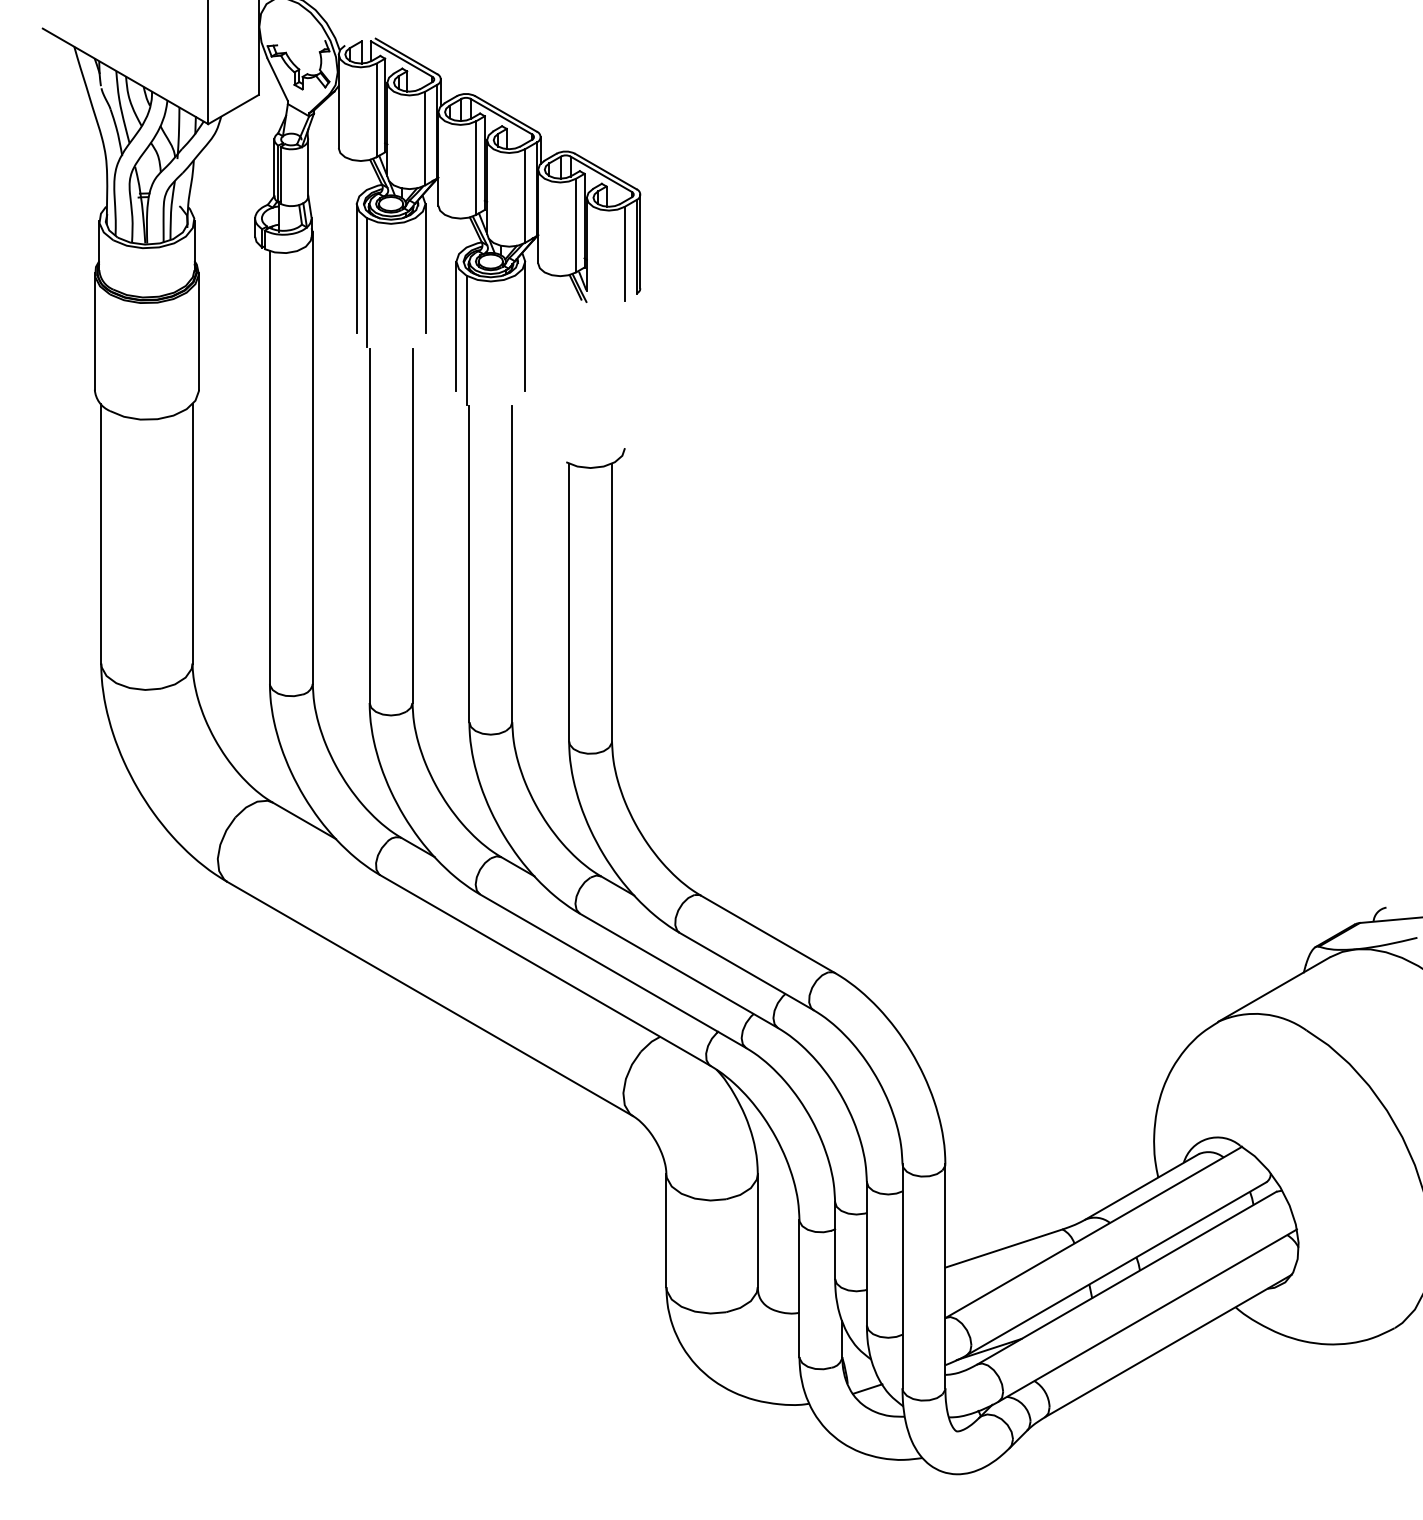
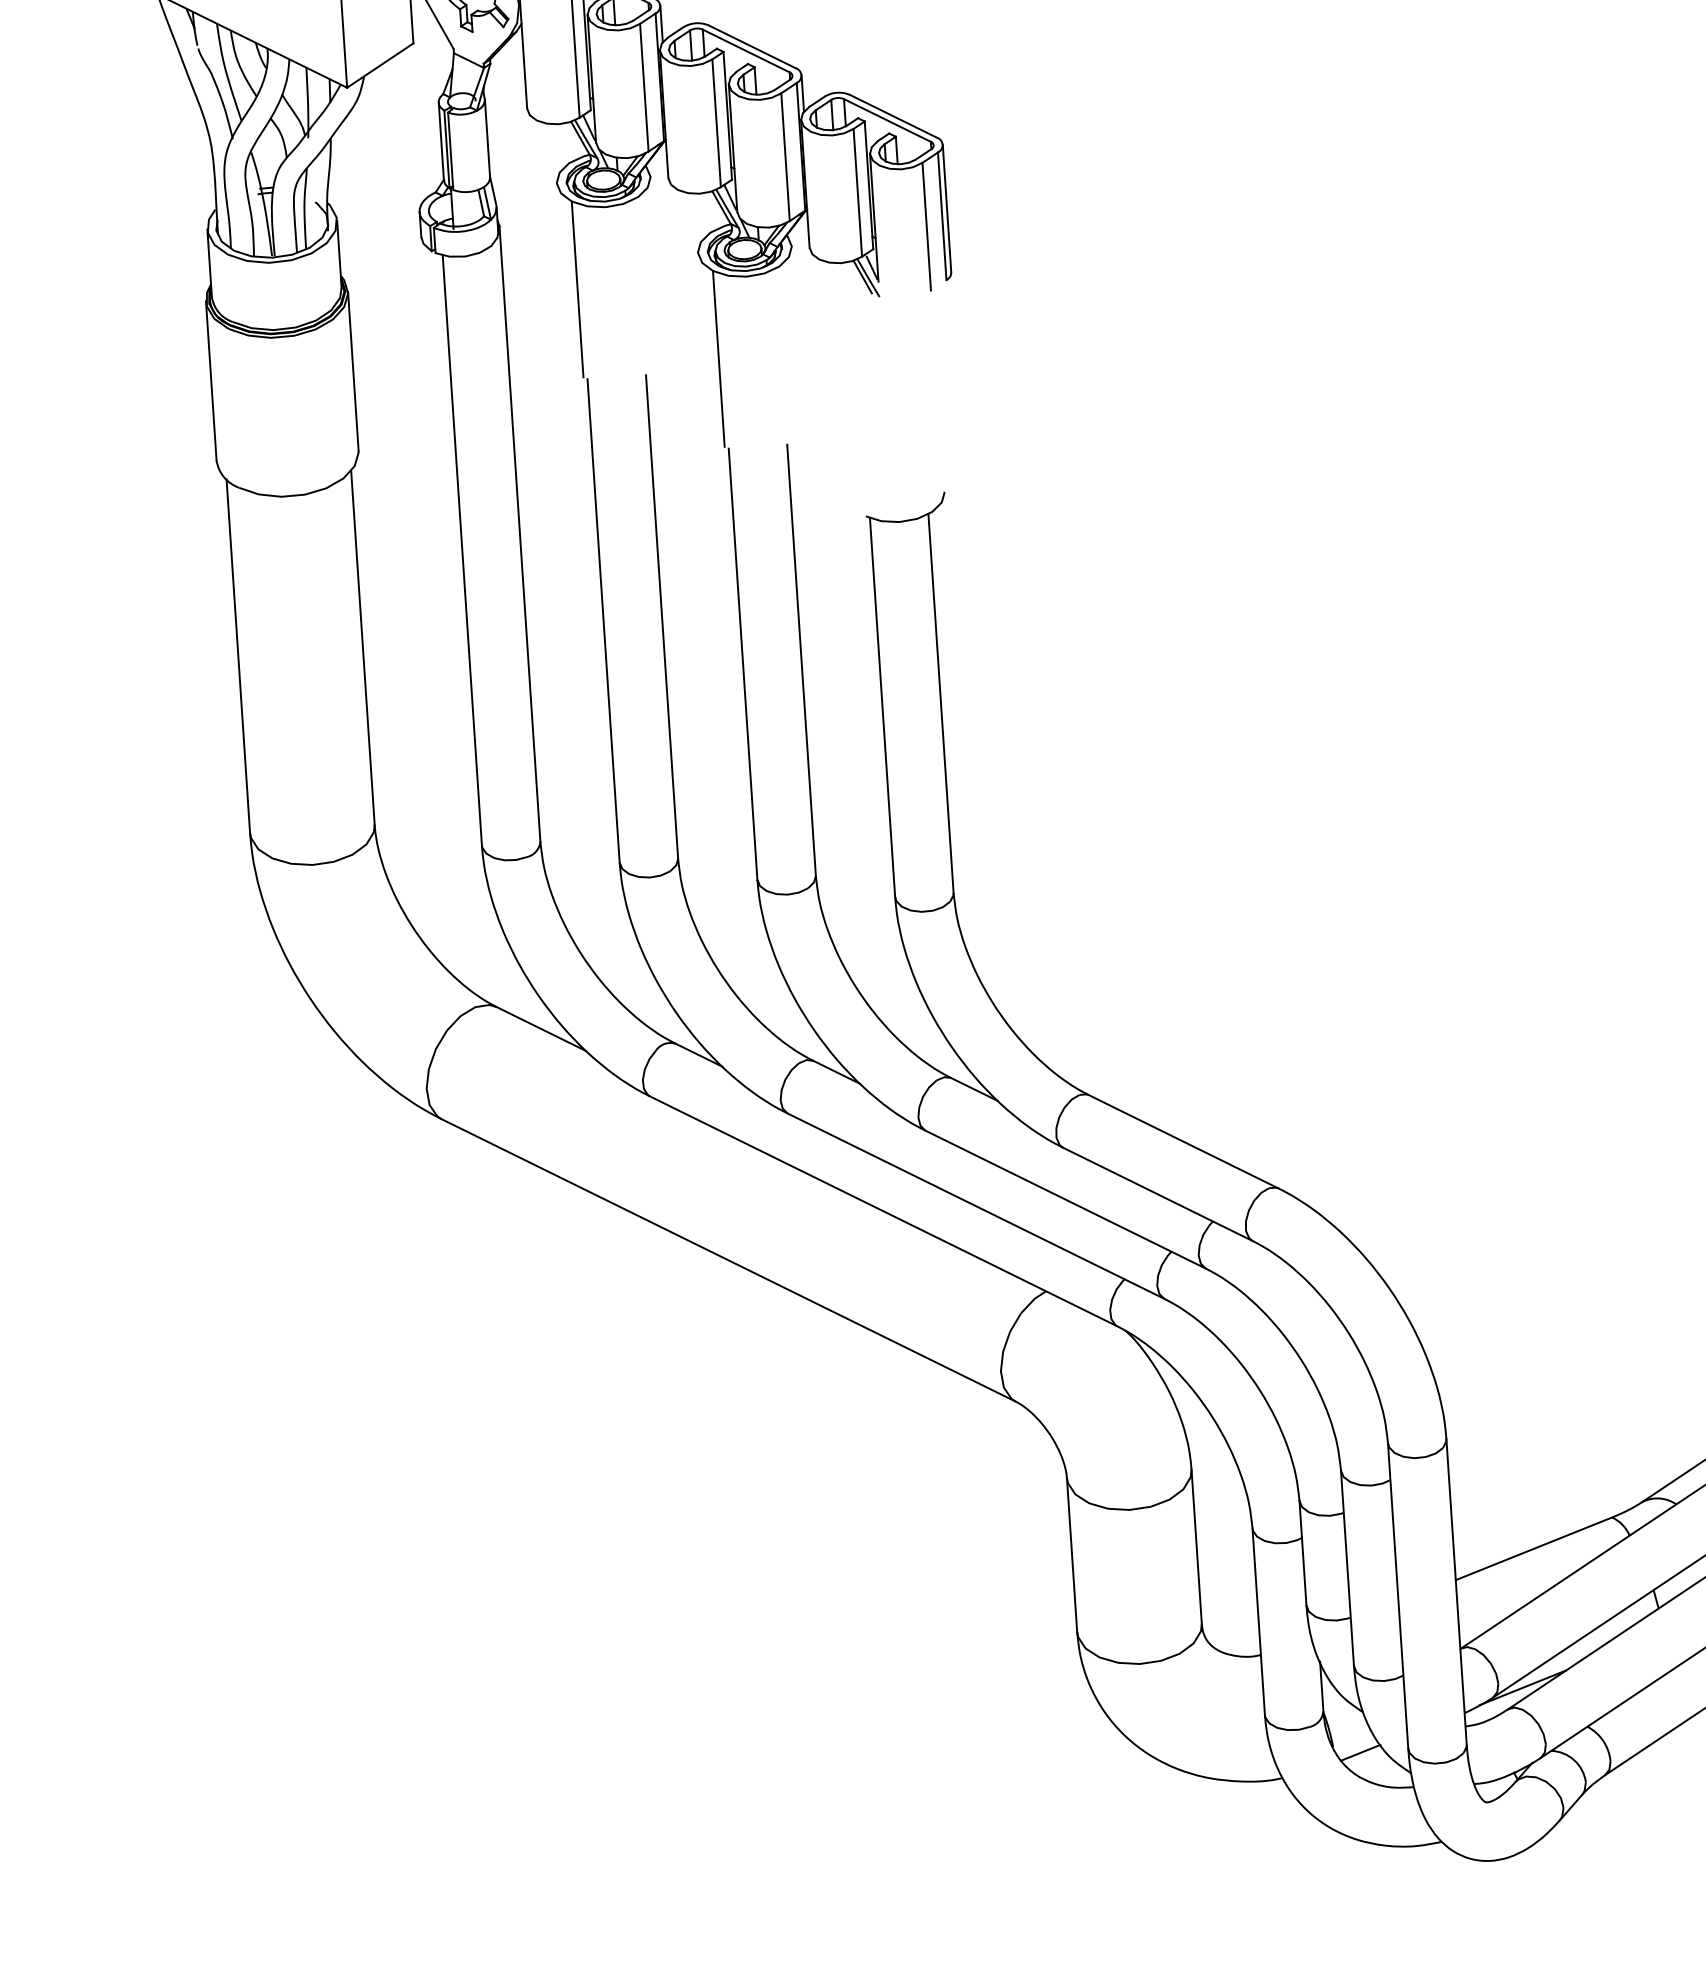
line: (356, 268) -> (562, 271), removed
line: (425, 268) -> (656, 264), removed
line: (456, 325) -> (703, 339), removed
line: (525, 325) -> (797, 333), removed

